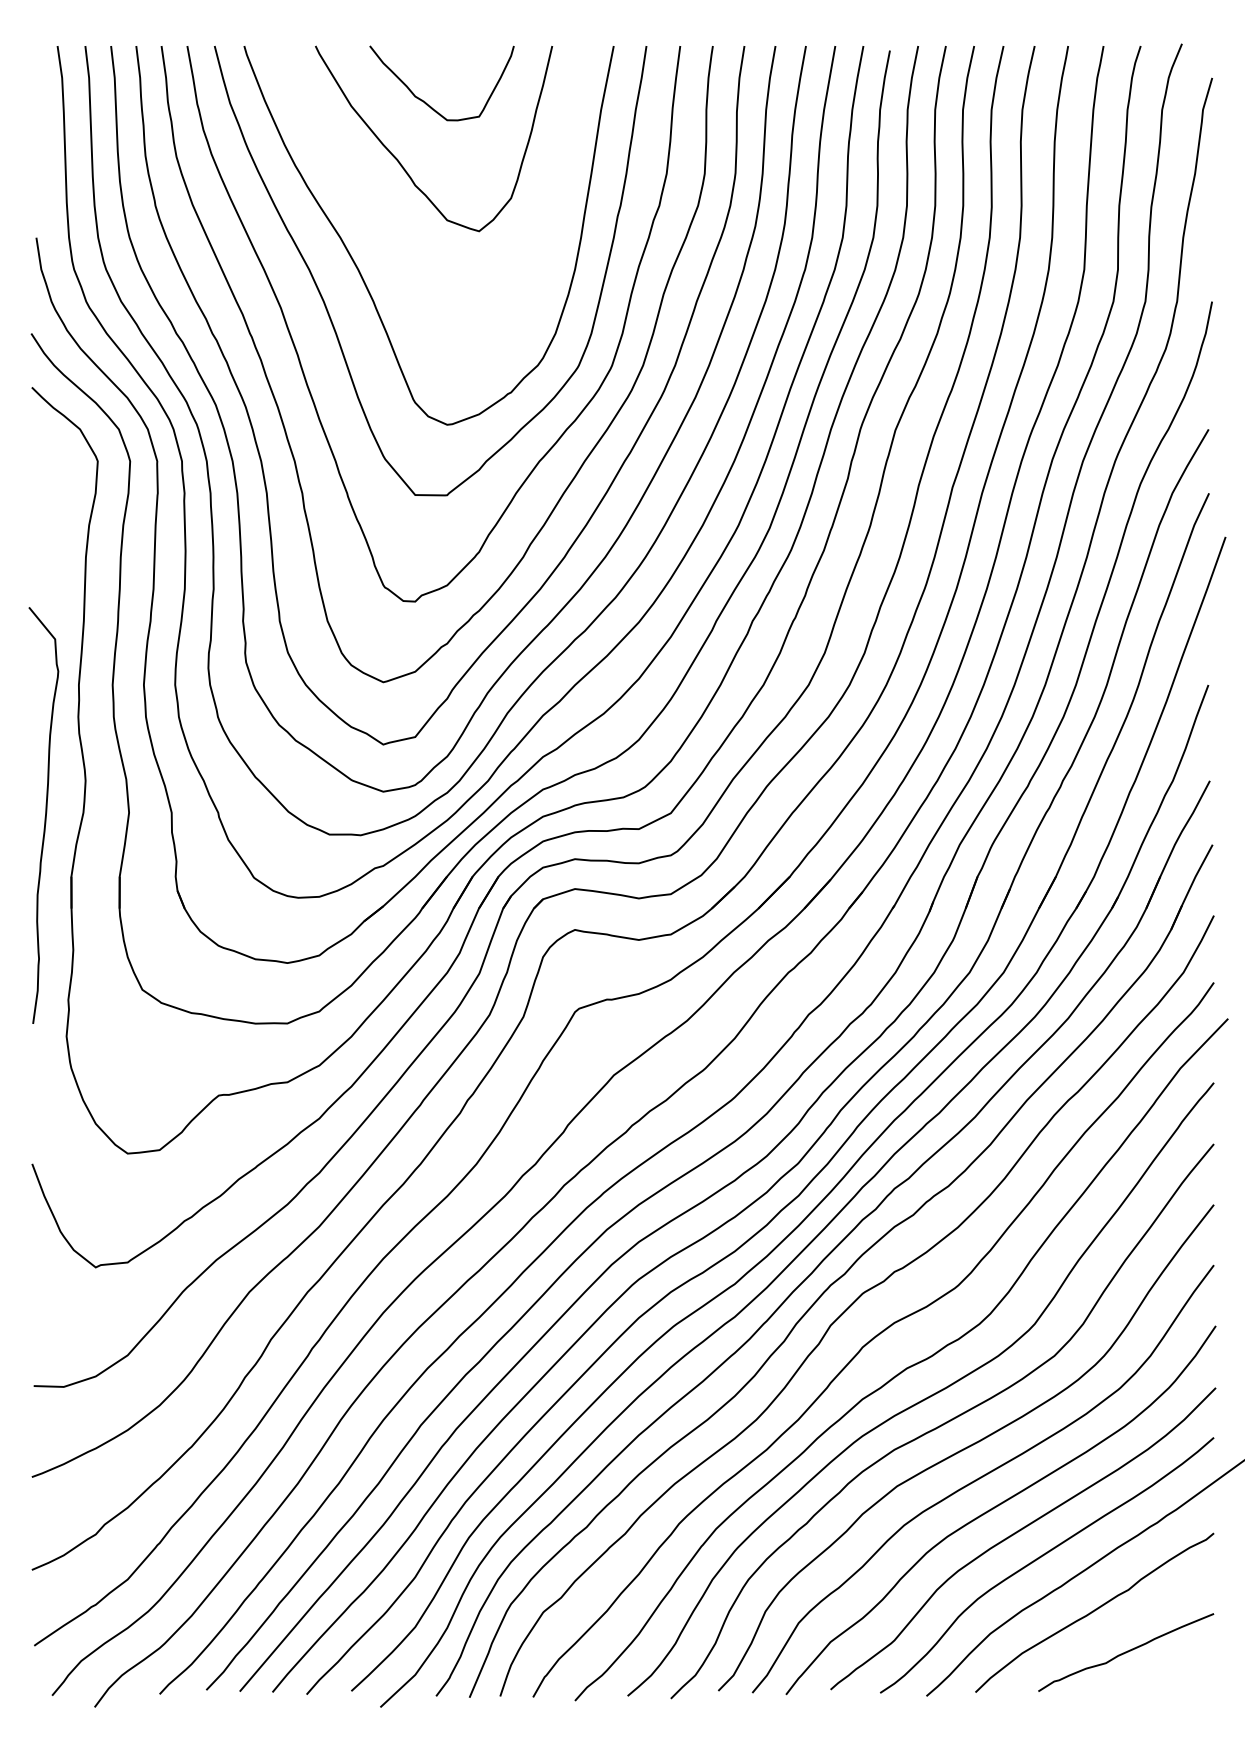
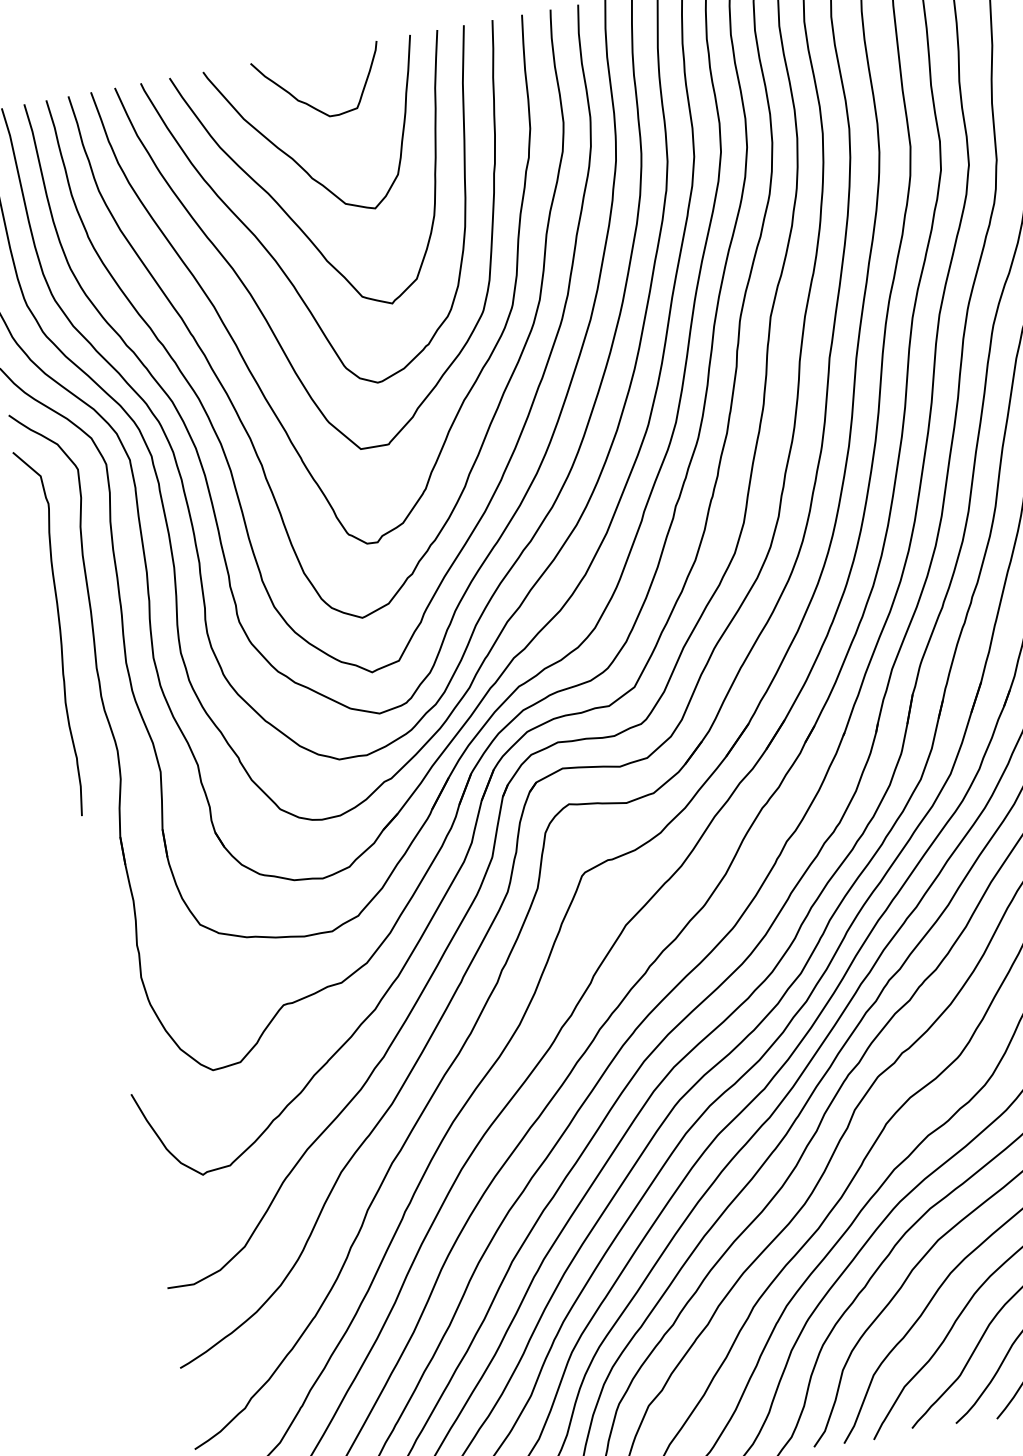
curve: (382, 221) -> (289, 215), added
curve: (45, 815) -> (59, 631), moved

